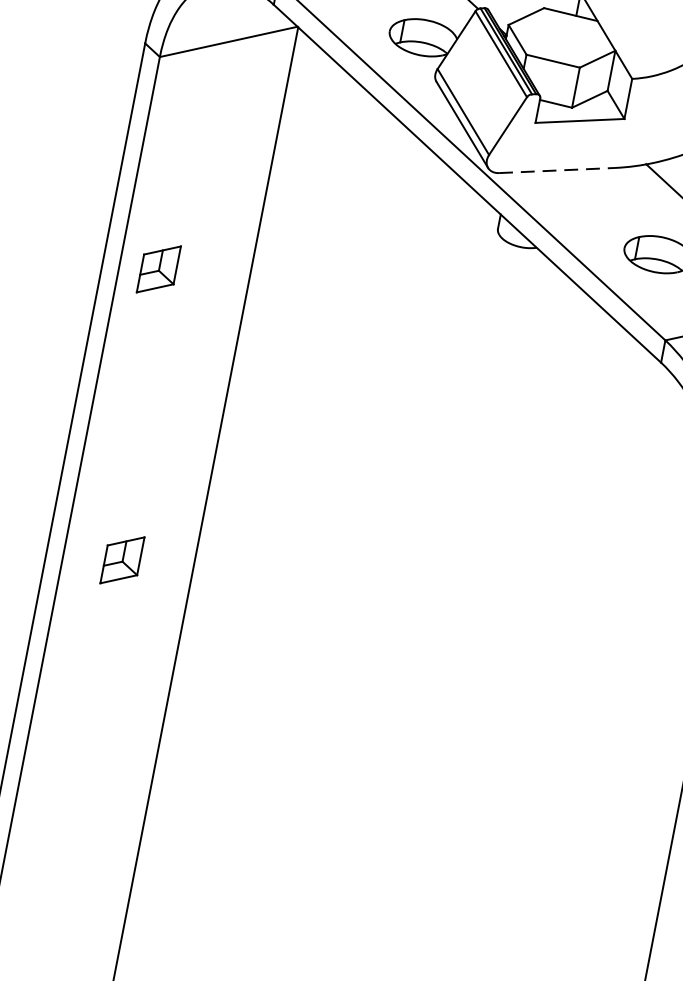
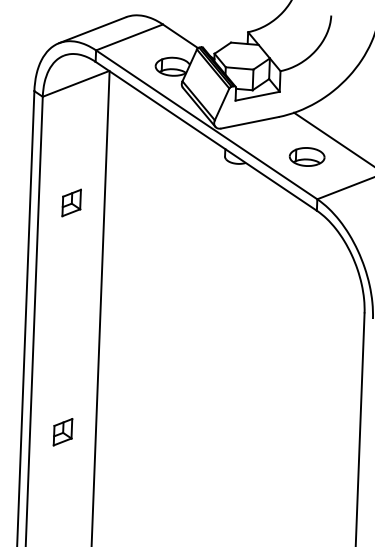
line: (558, 170) -> (250, 122), dashed -> solid
part: (158, 268) -> (71, 202), moved
part: (121, 560) -> (62, 432), moved

